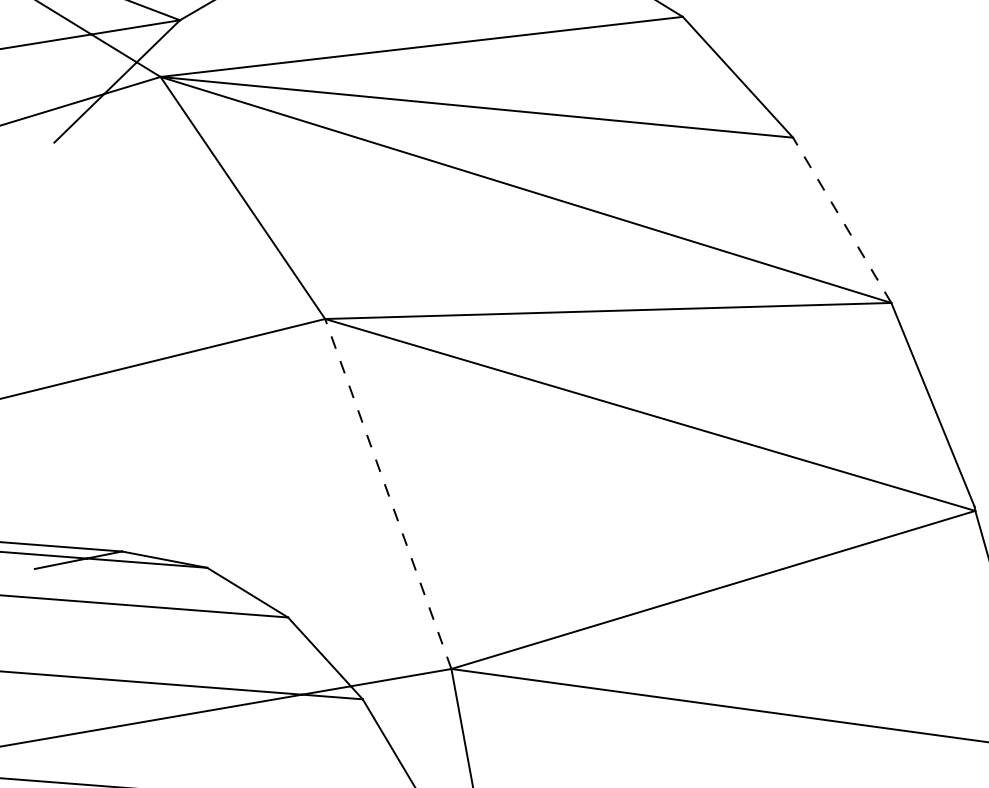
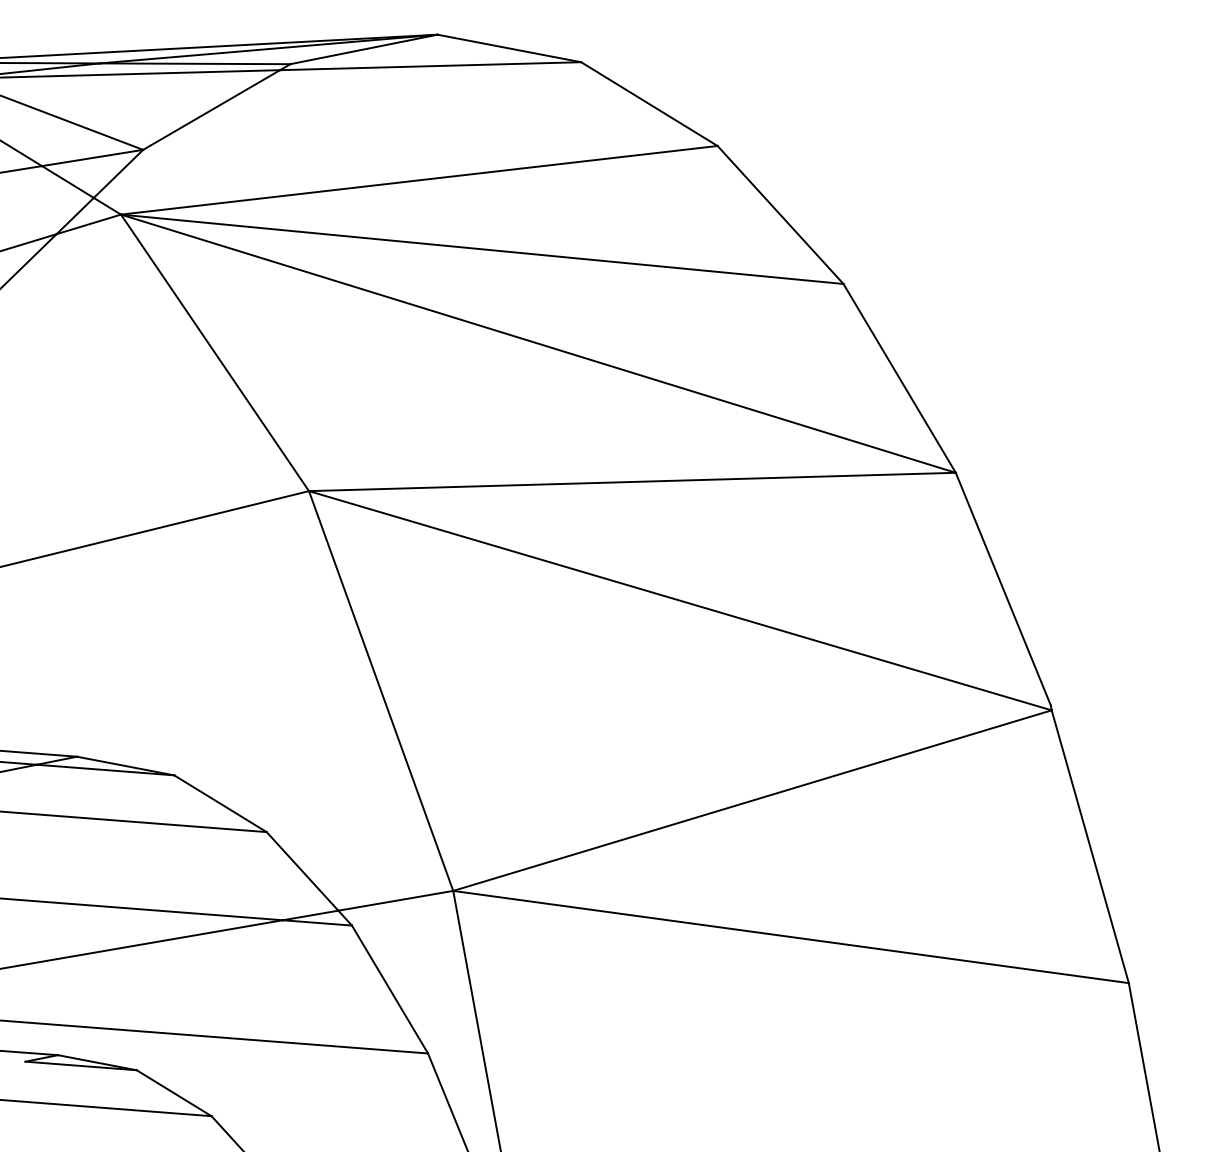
line: (842, 220) -> (899, 378), dashed -> solid
line: (388, 494) -> (381, 691), dashed -> solid

